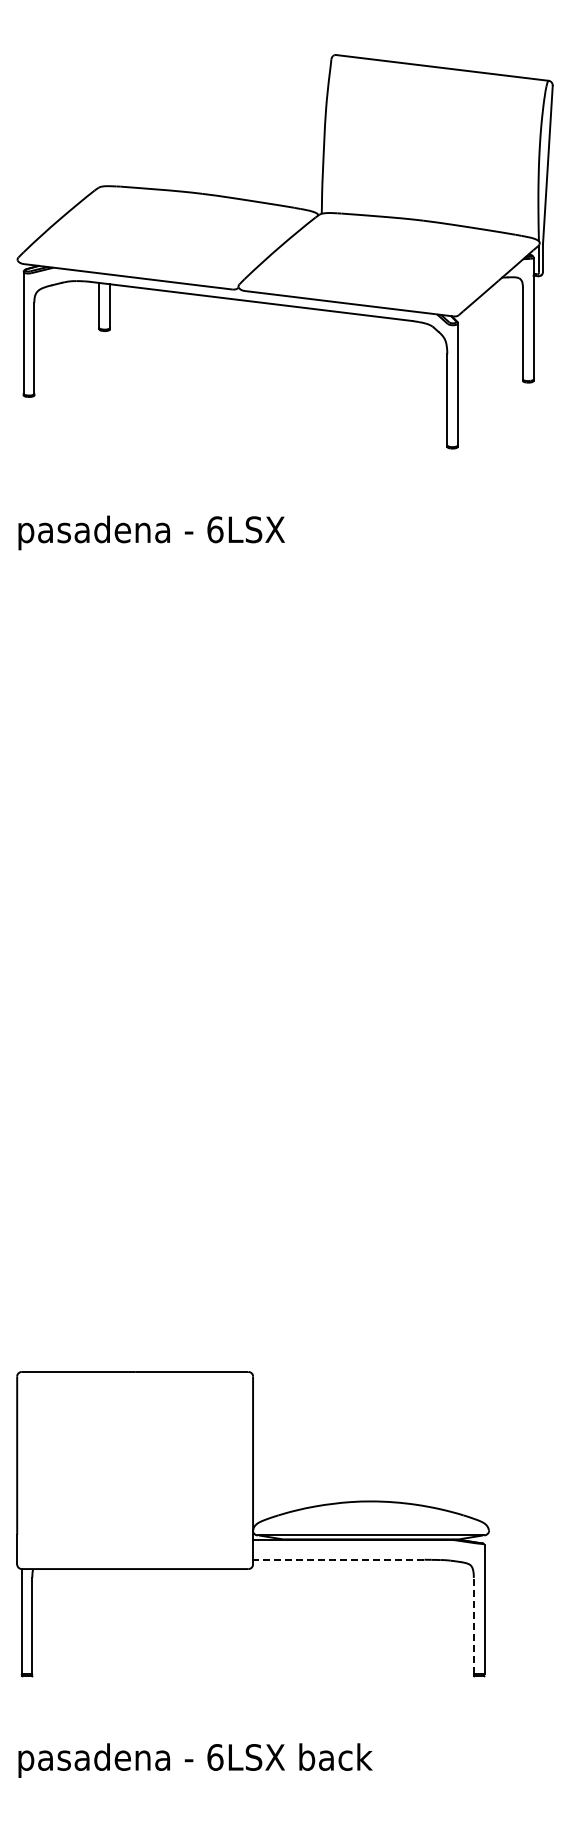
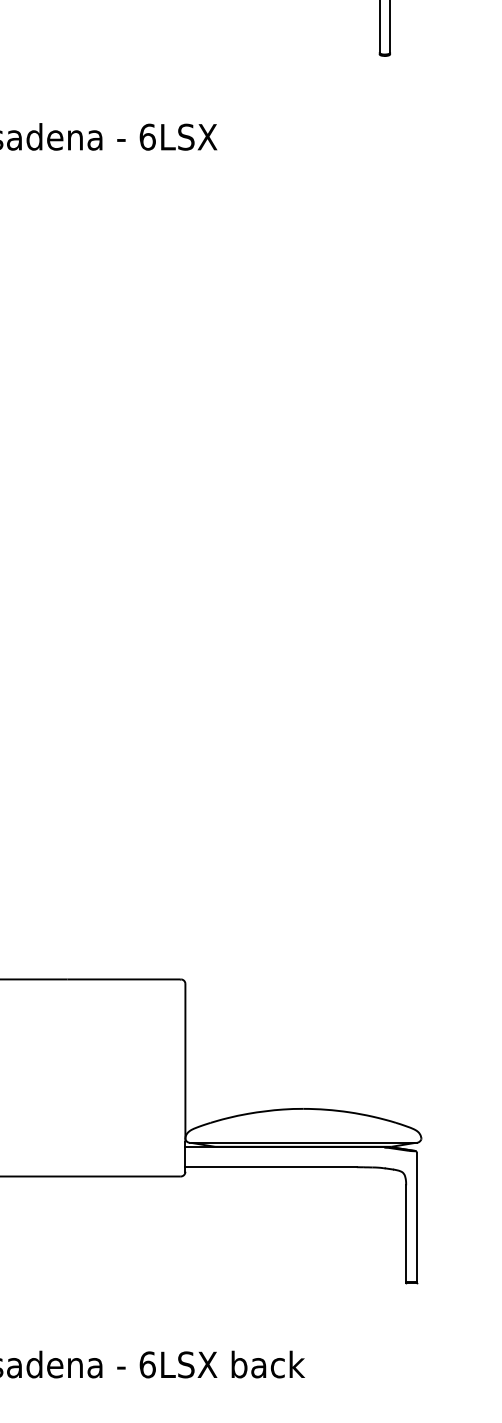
line: (338, 1559) -> (270, 1166), dashed -> solid
line: (473, 1625) -> (405, 1232), dashed -> solid

